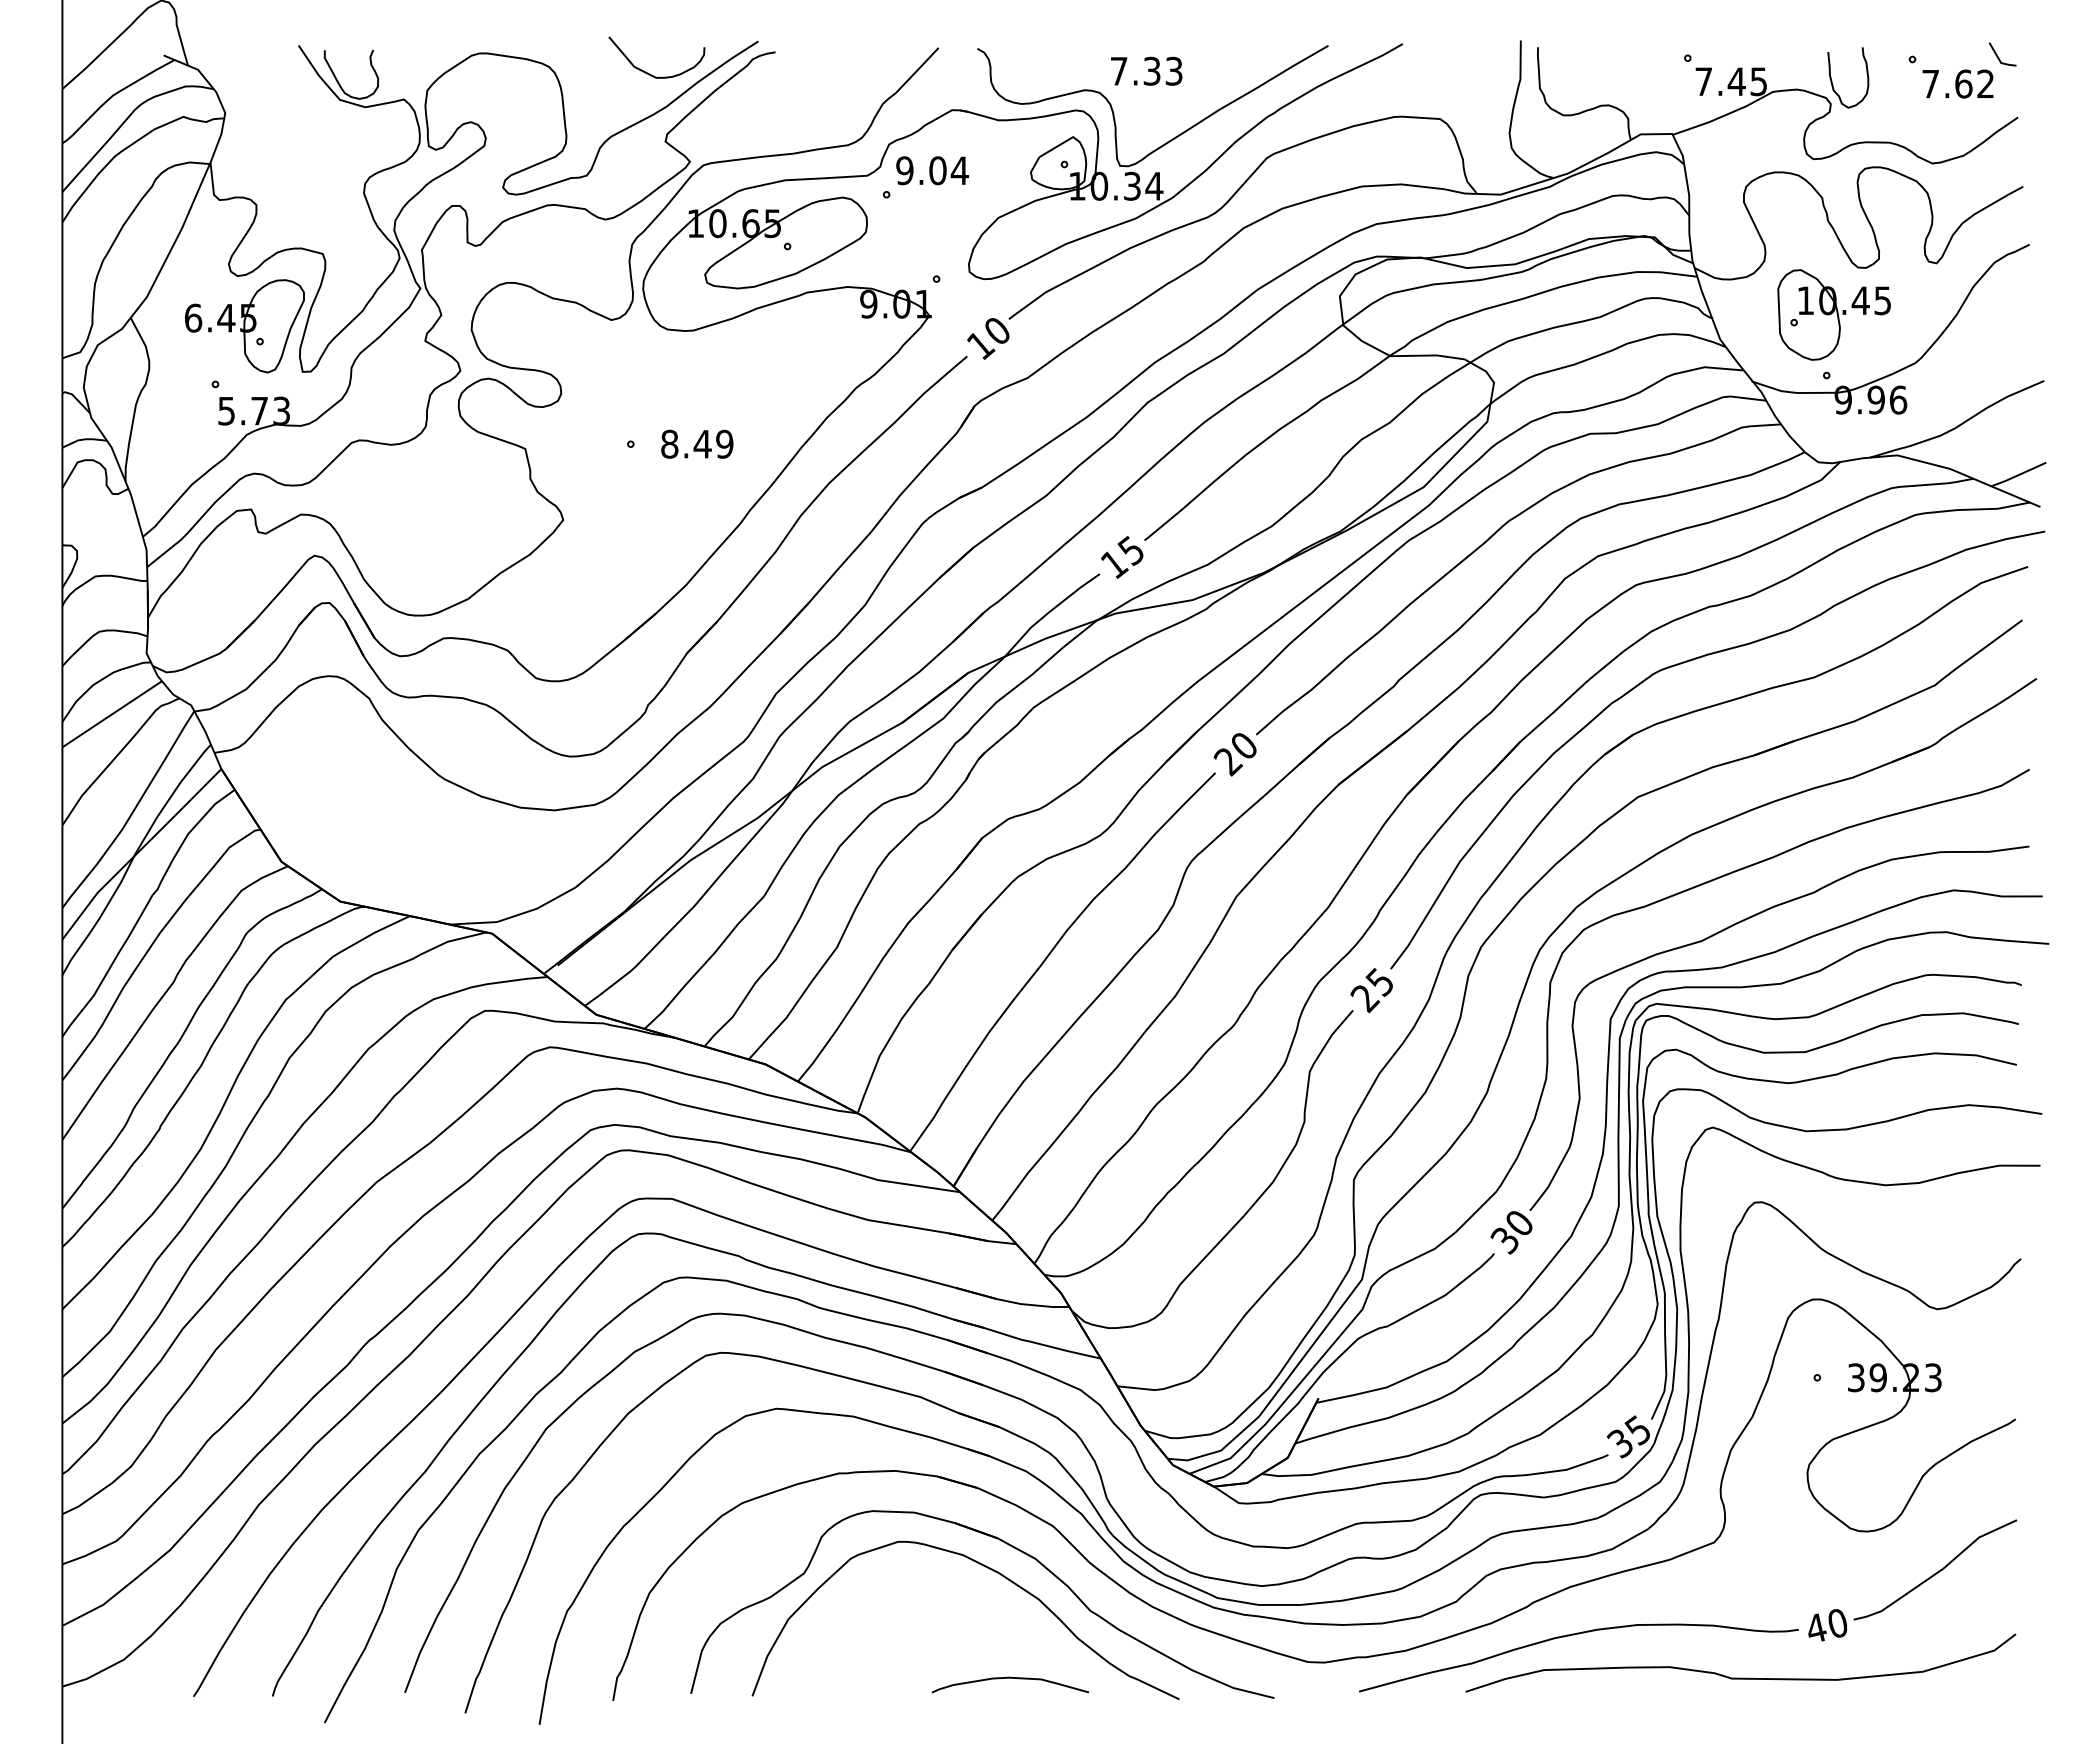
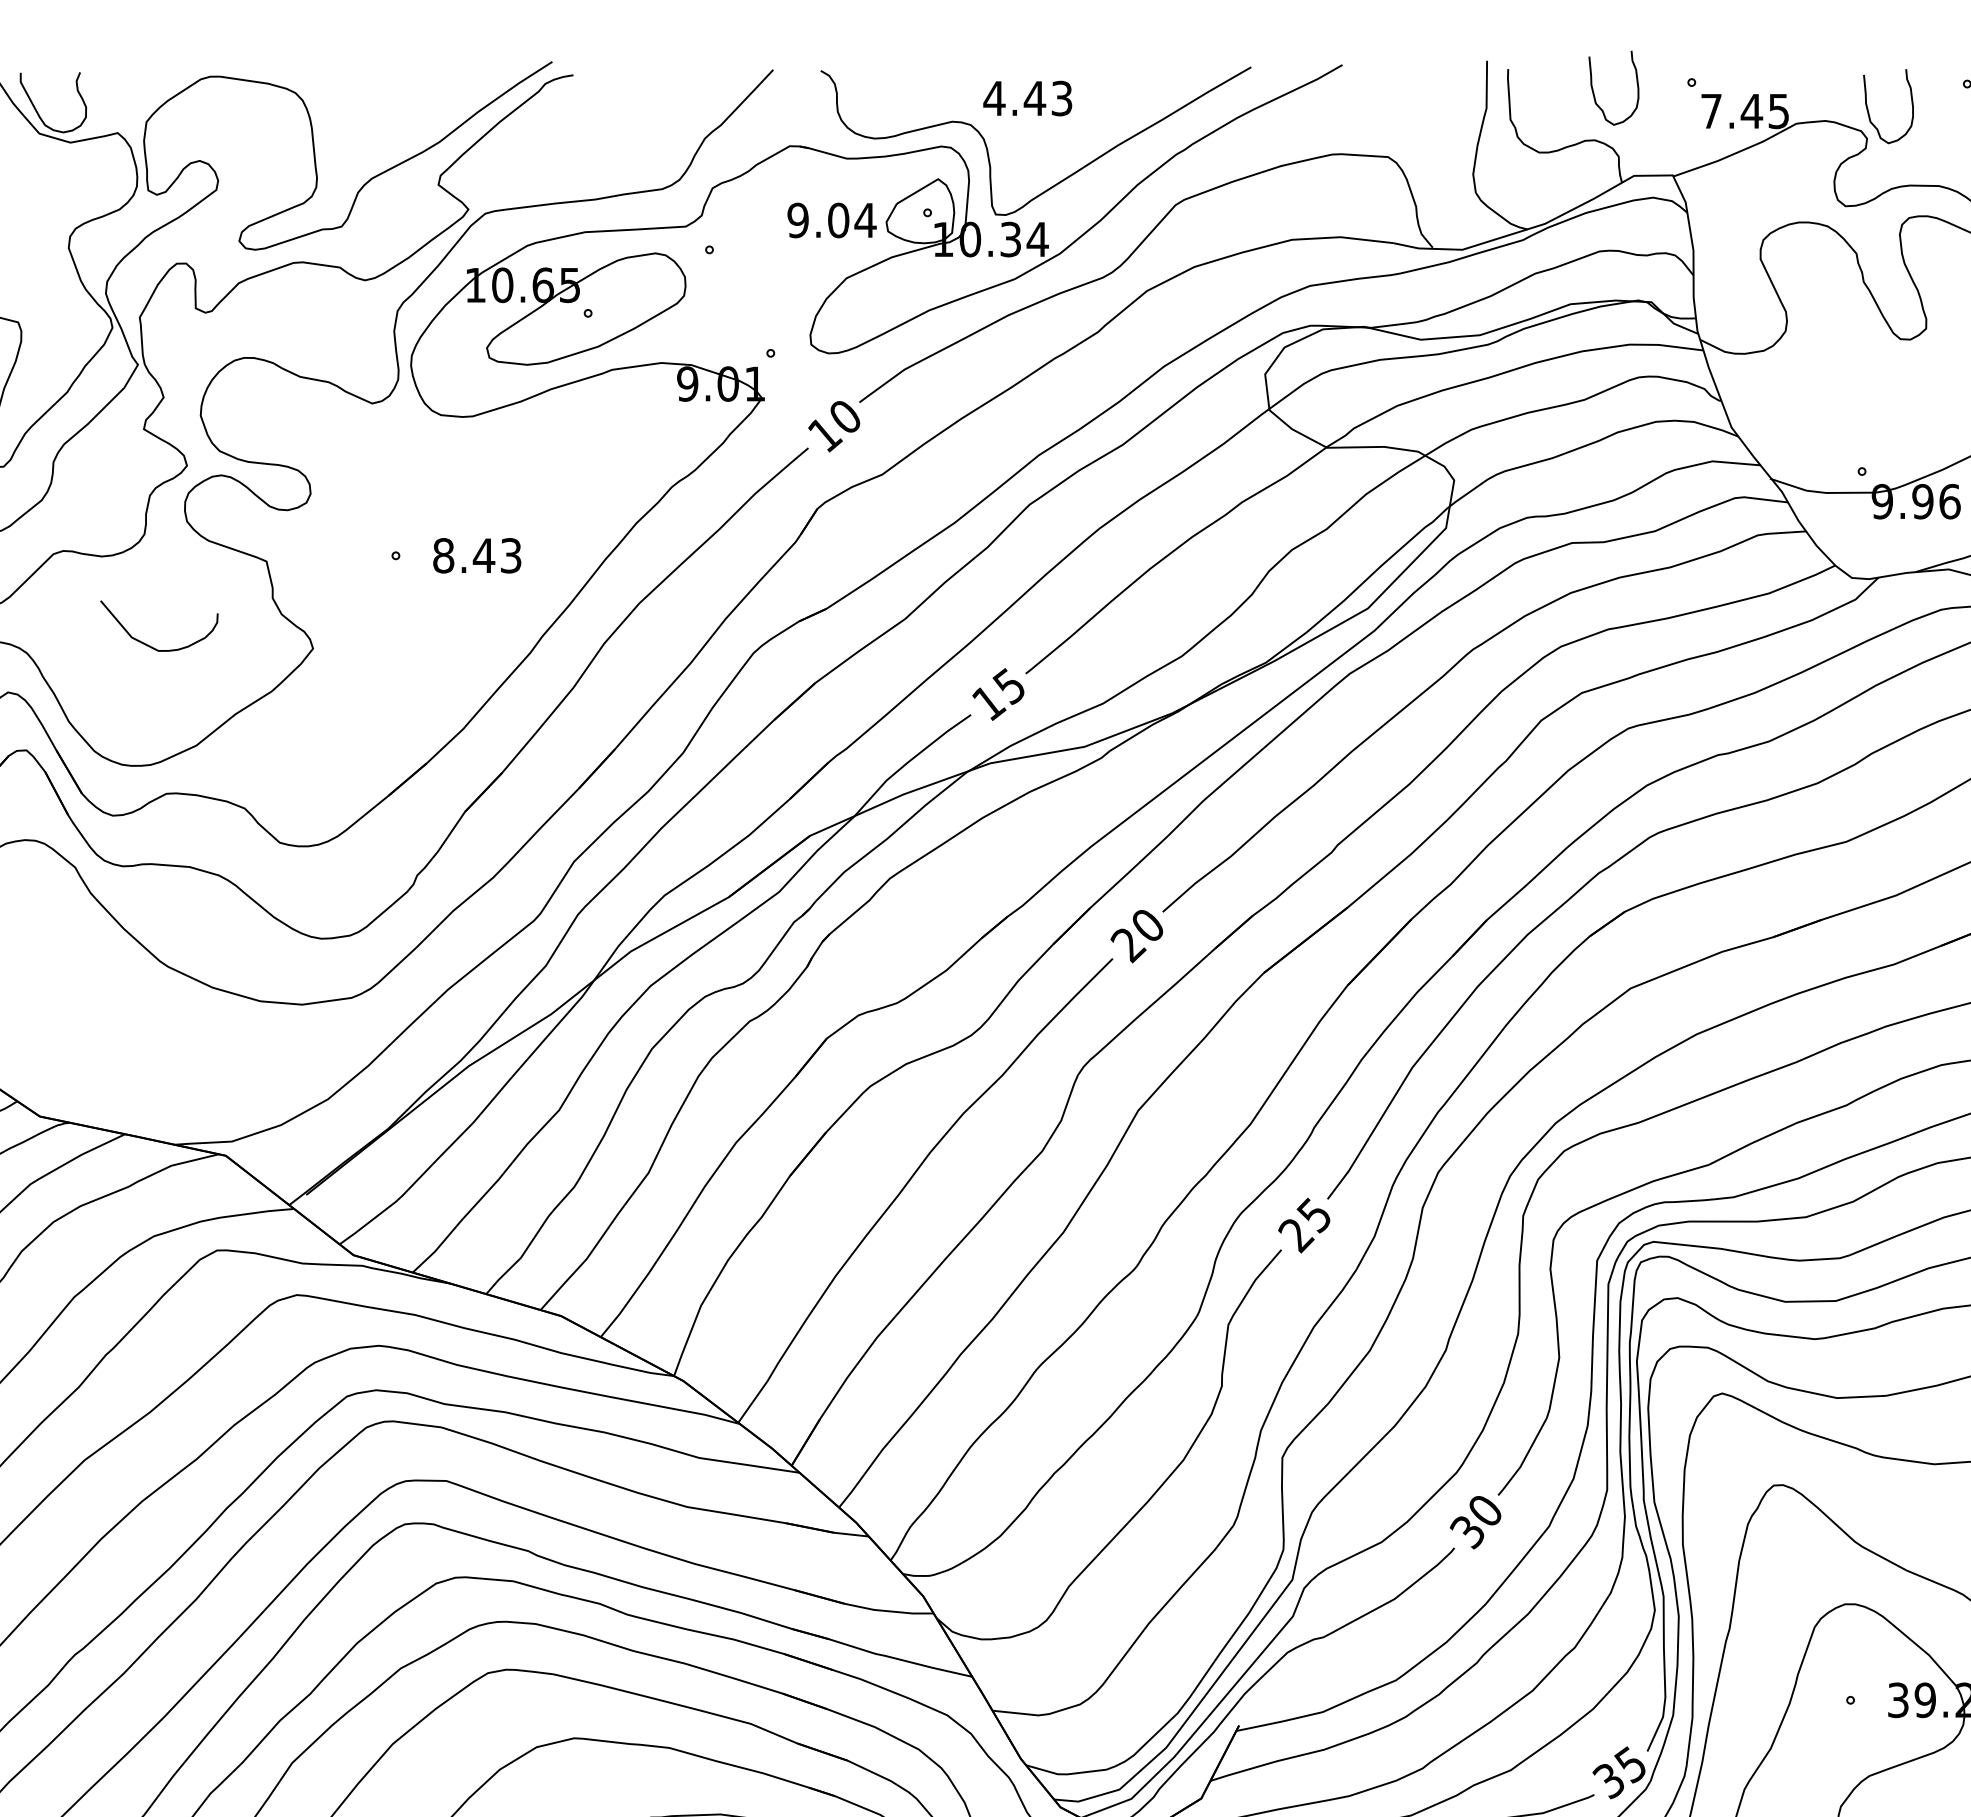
curve: (1608, 65) -> (1594, 91), added
text: (1135, 70) -> (1014, 97), 7.33 -> 4.43
curve: (649, 73) -> (150, 645), moved
text: (932, 170) -> (831, 220), moved
part: (1833, 314) -> (1870, 396), removed
text: (724, 443) -> (510, 554), 8.49 -> 8.43

